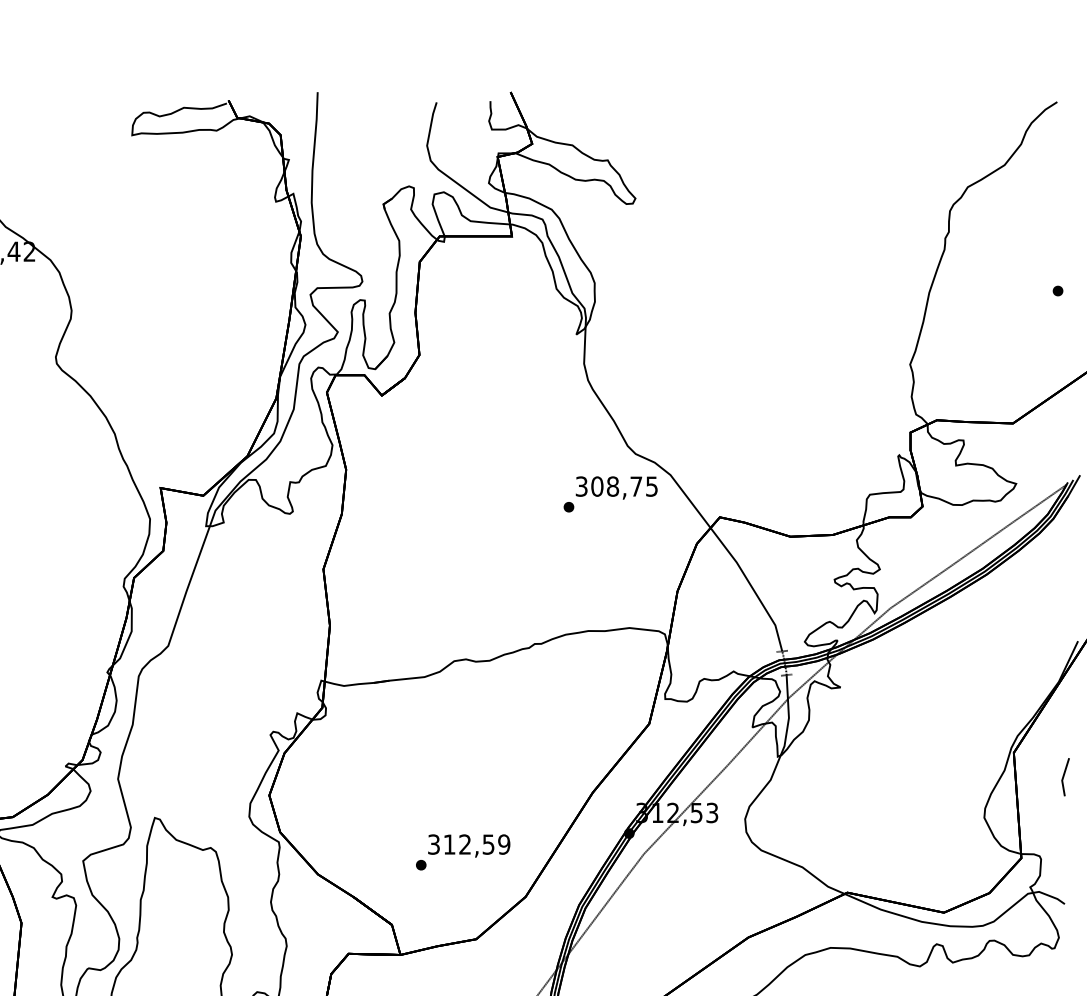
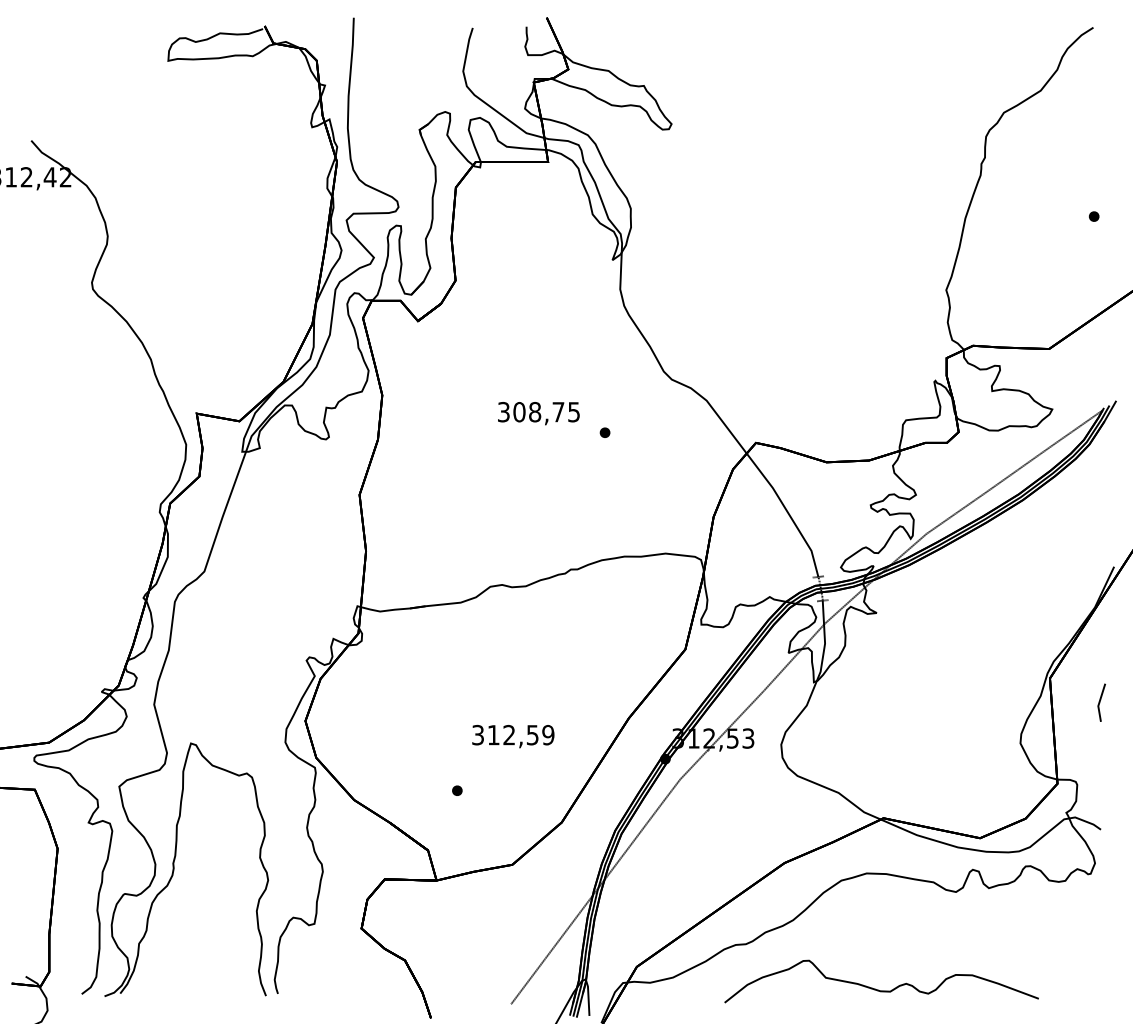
text: (616, 487) -> (538, 413), moved
text: (469, 845) -> (513, 736), moved

